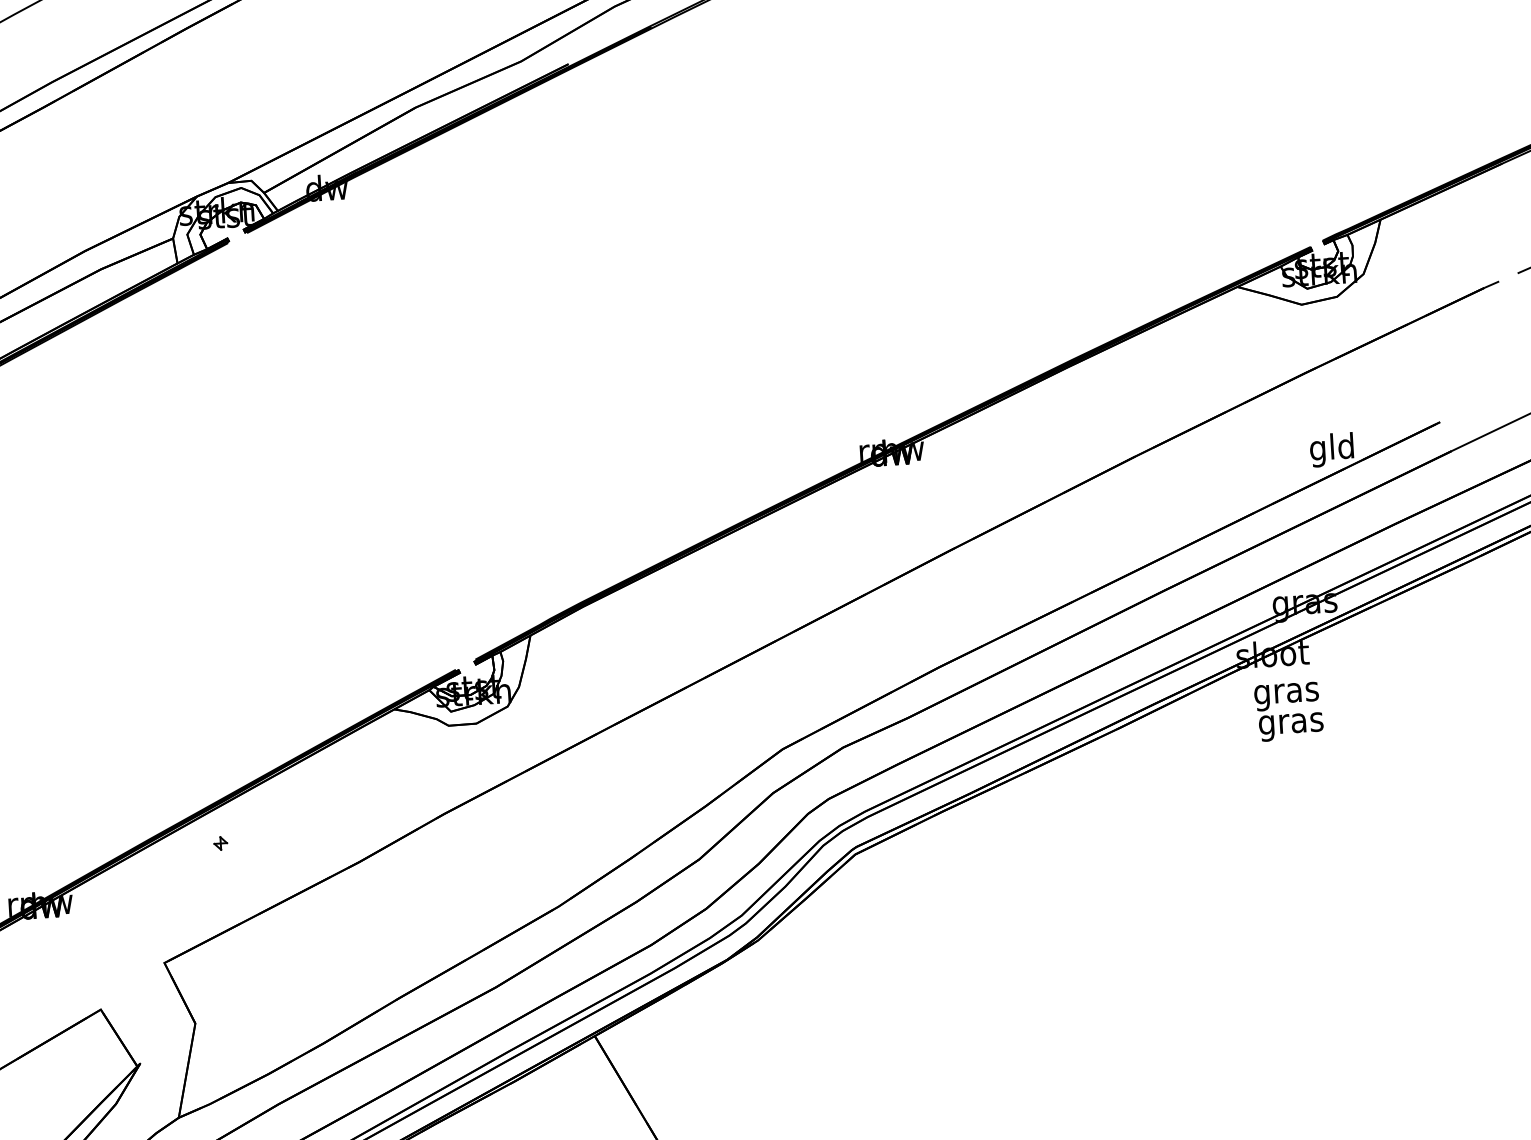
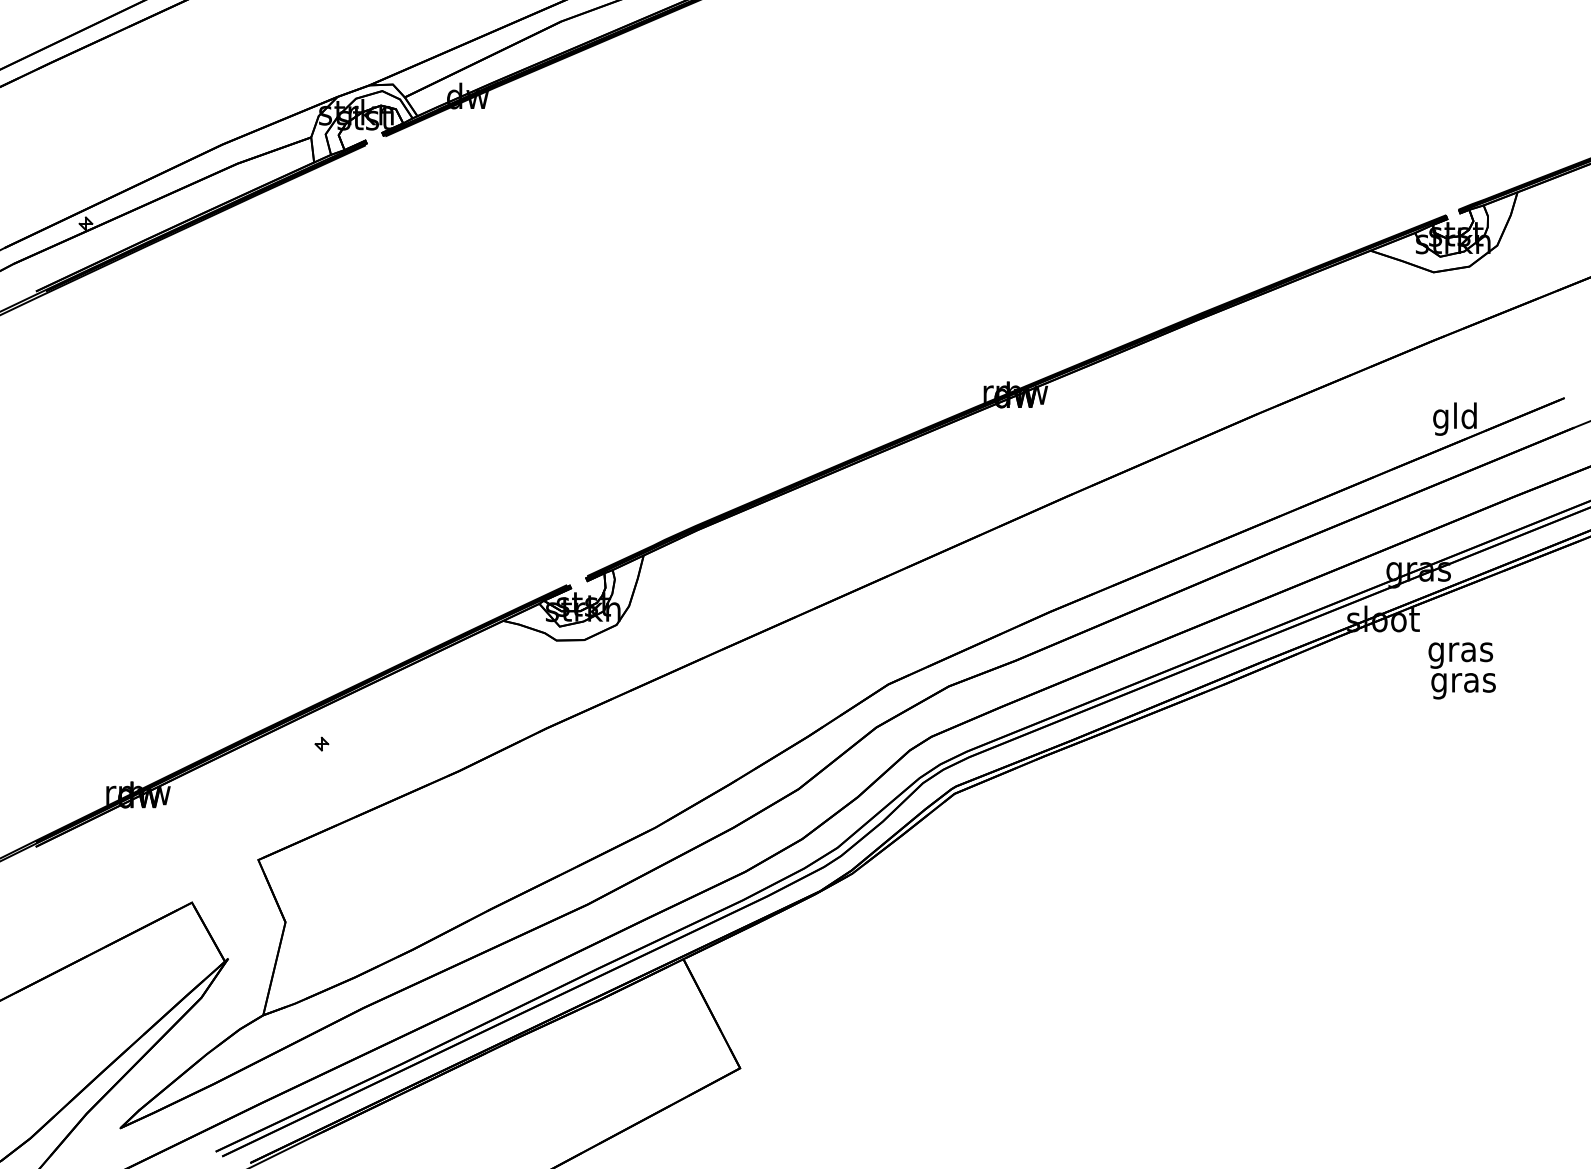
text: (1288, 711) -> (1461, 670), moved

